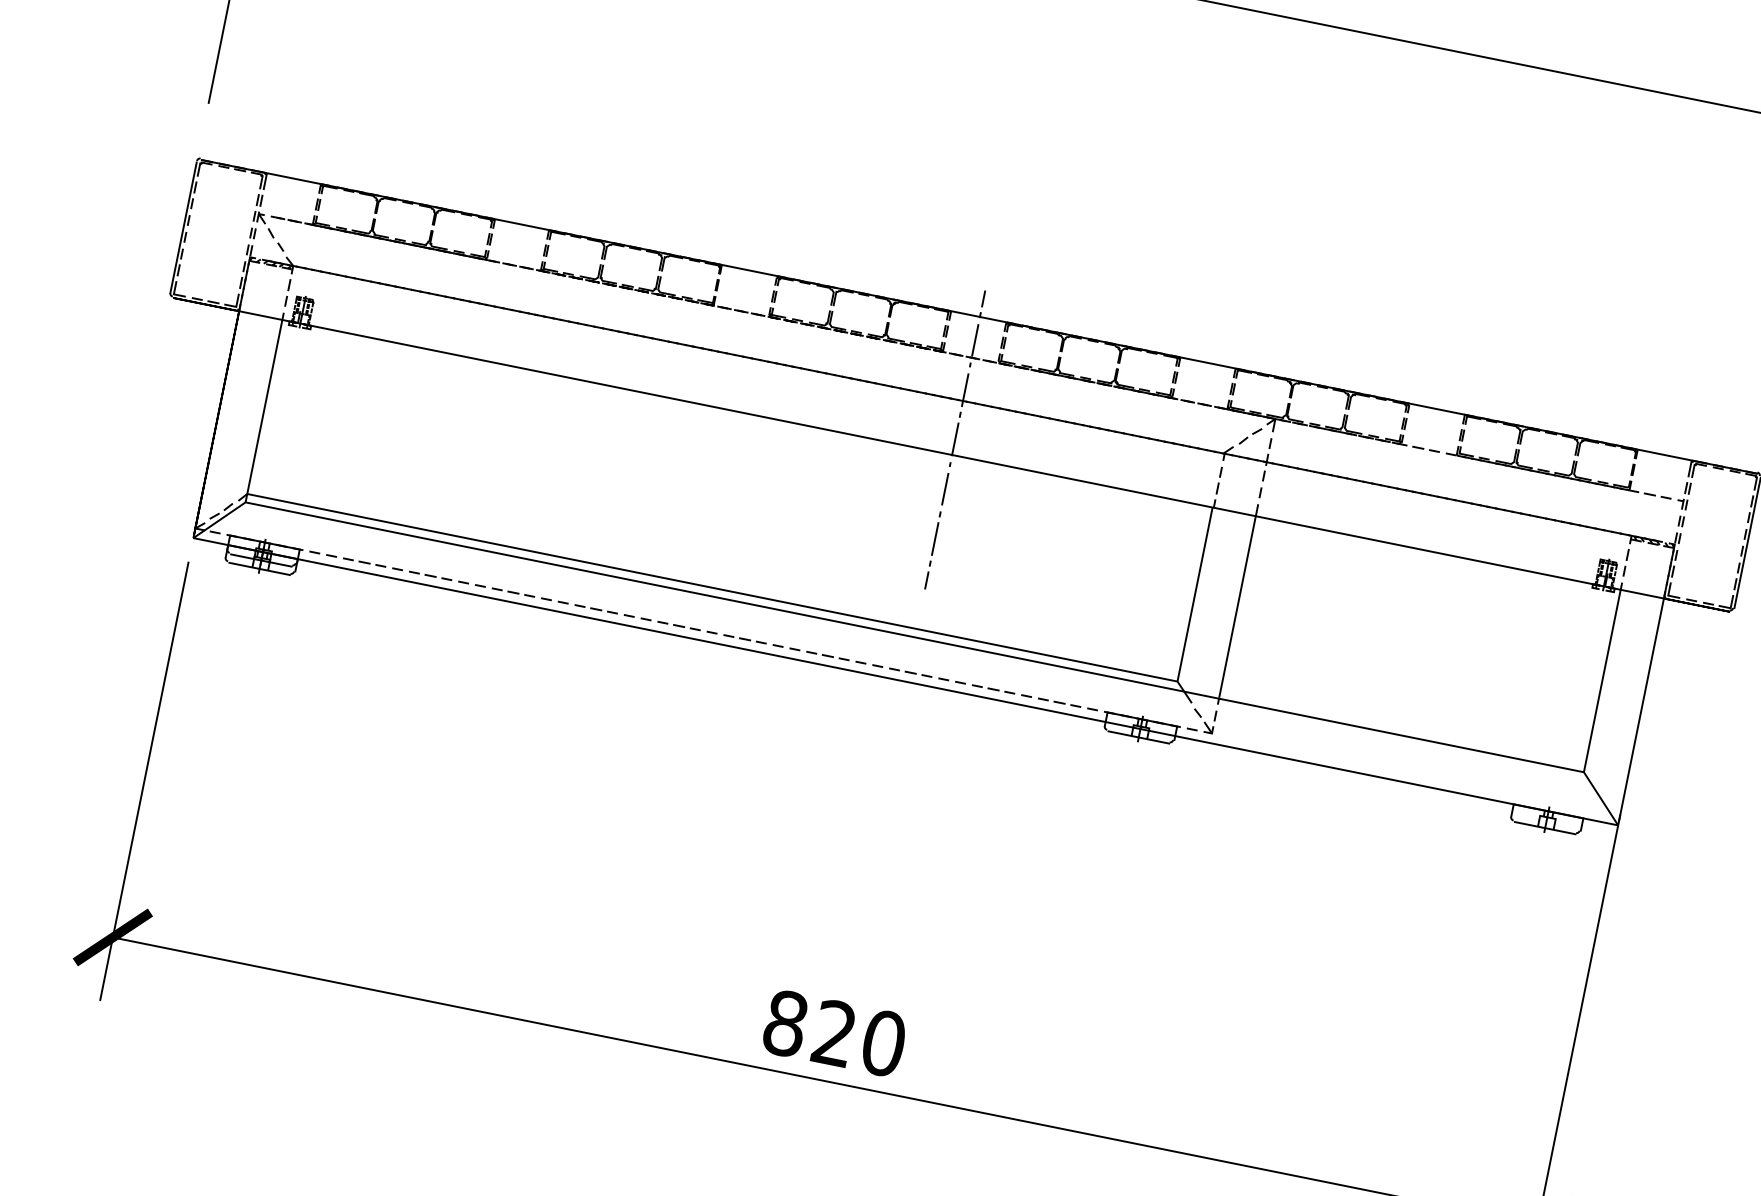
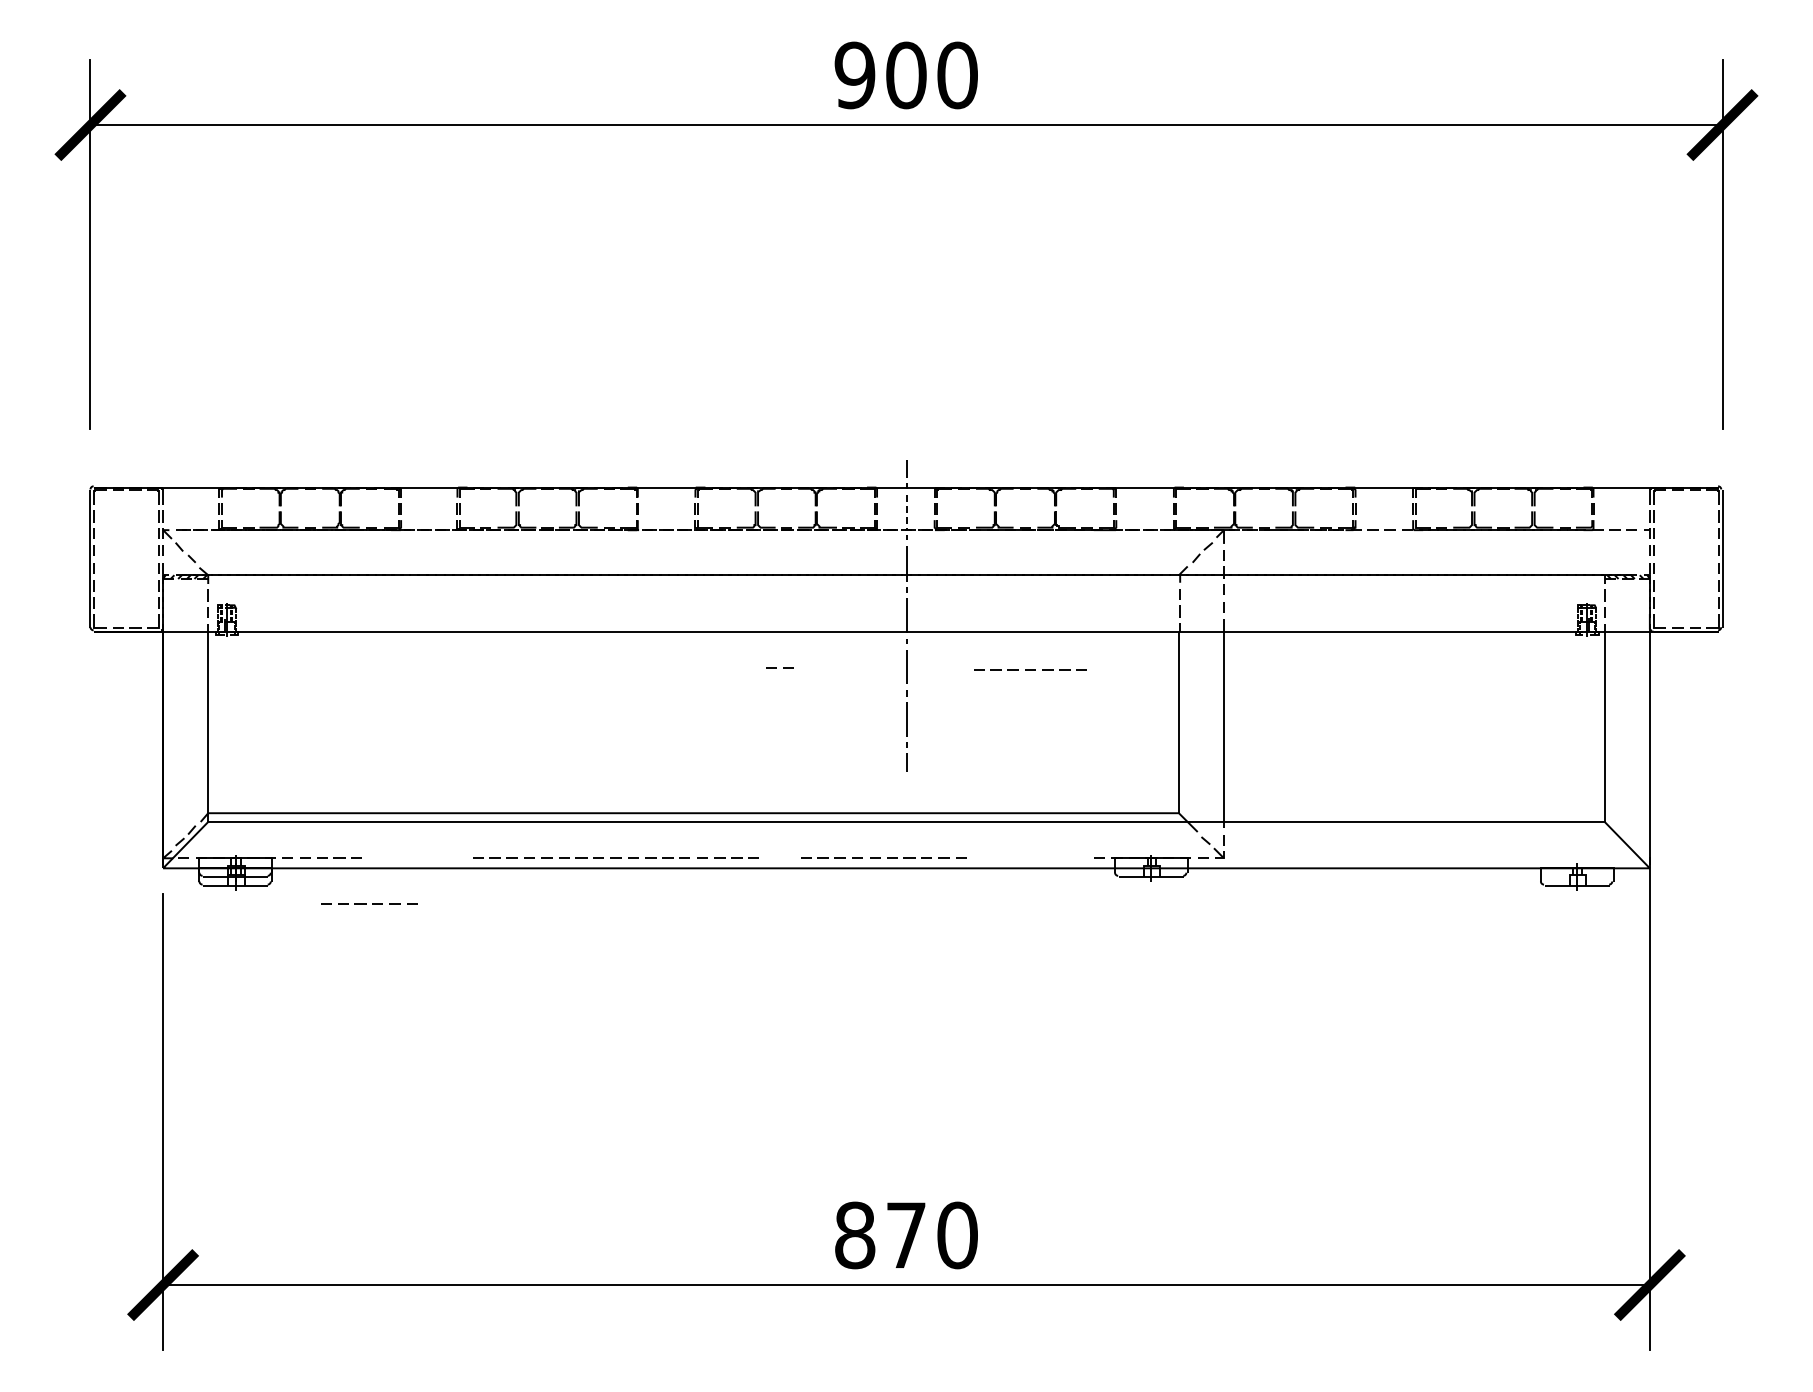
line: (975, 339) -> (907, 511), solid -> dashed
line: (436, 576) -> (366, 903), moved
line: (783, 646) -> (776, 667), moved
line: (1026, 695) -> (1030, 669), moved
text: (834, 1032) -> (905, 1234), 820 -> 870

